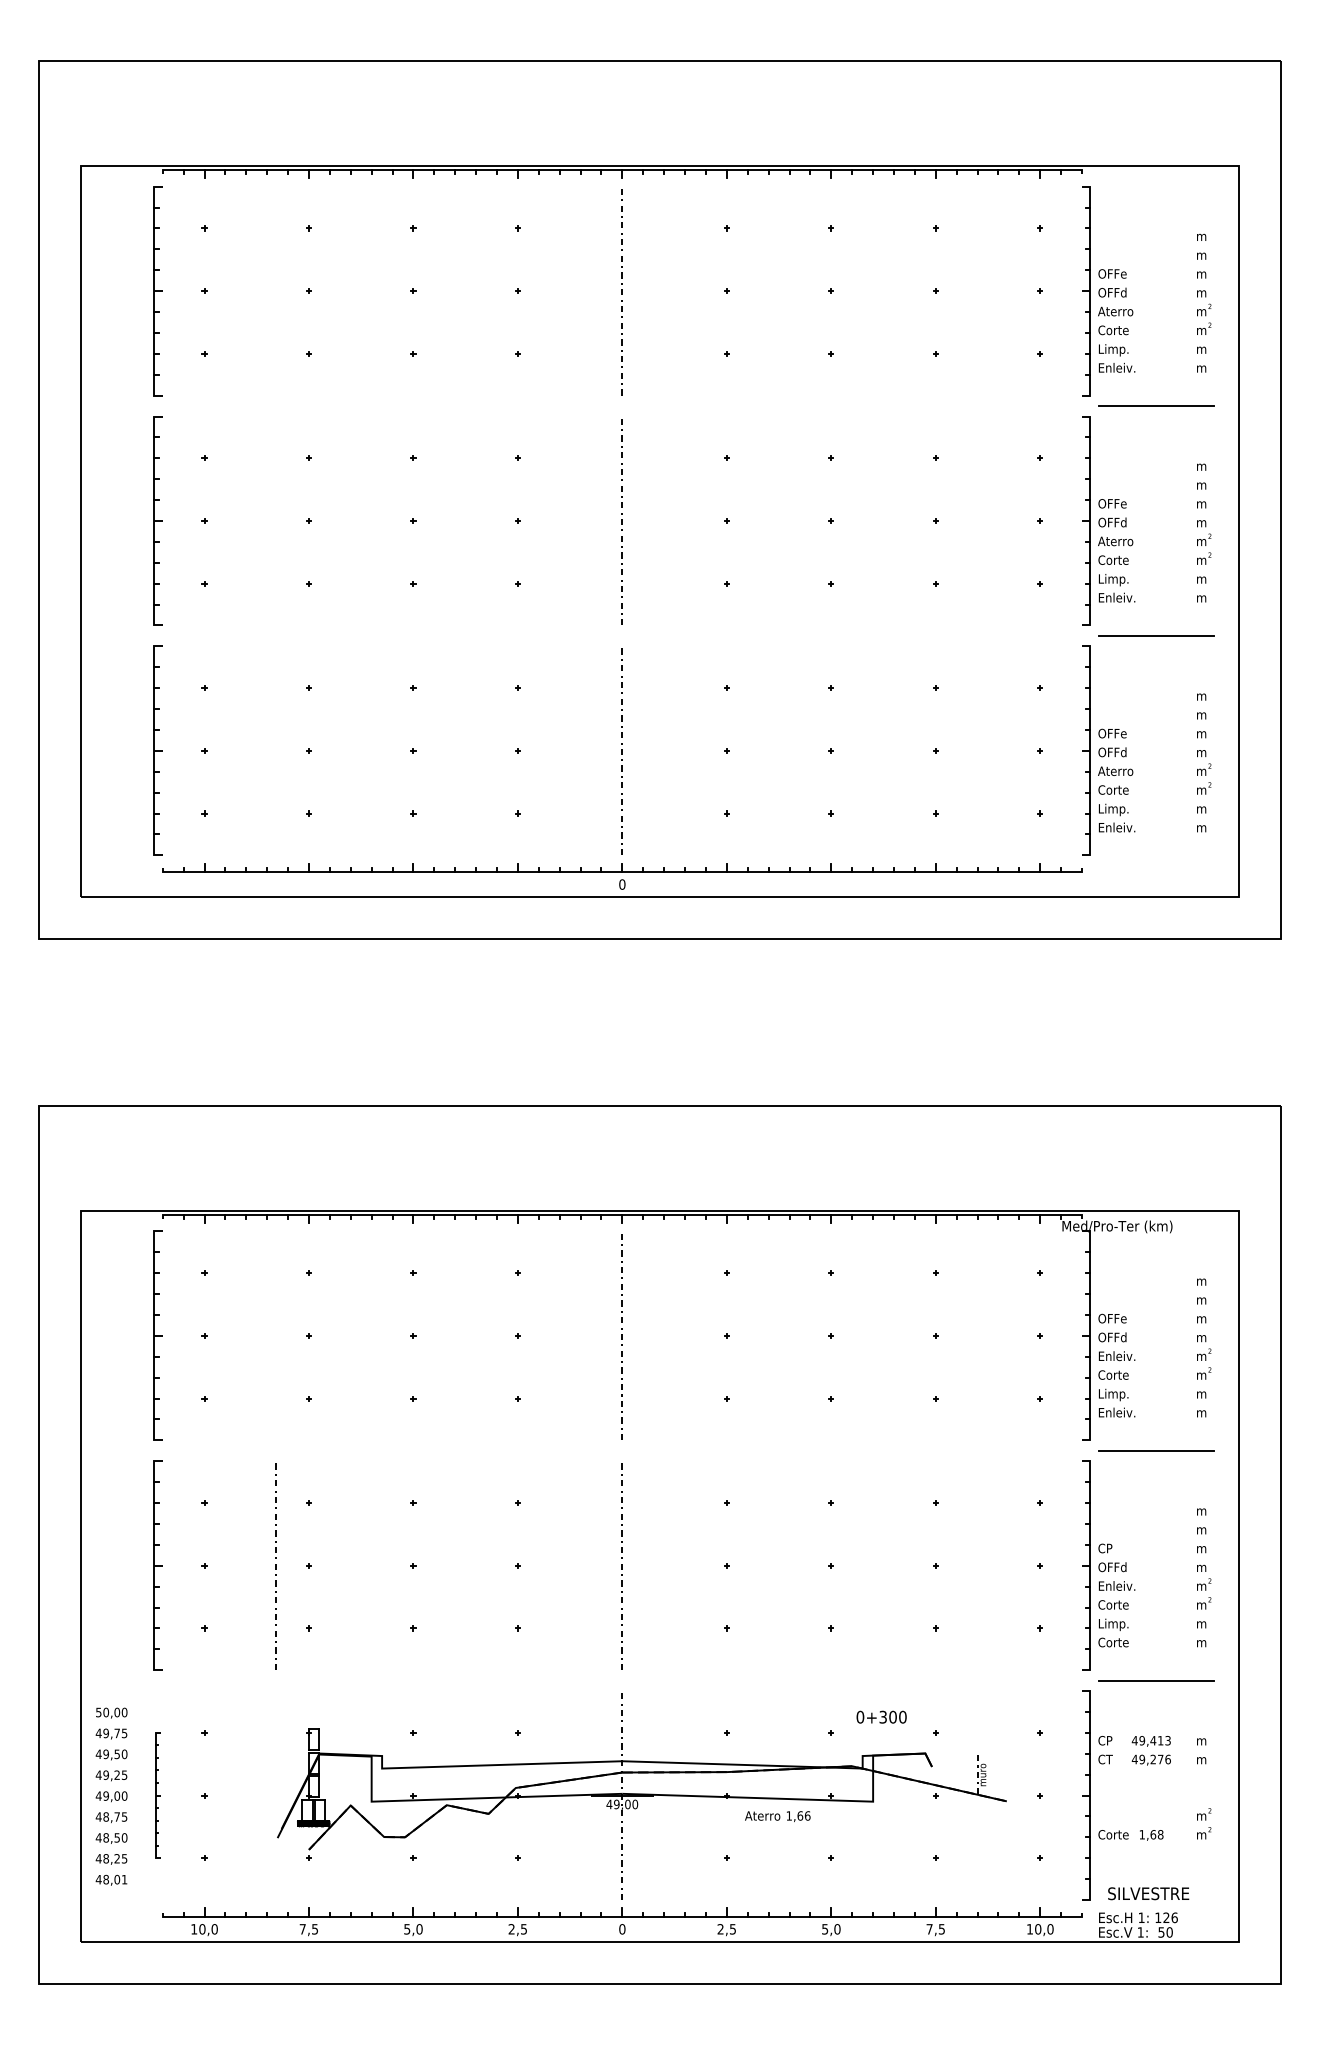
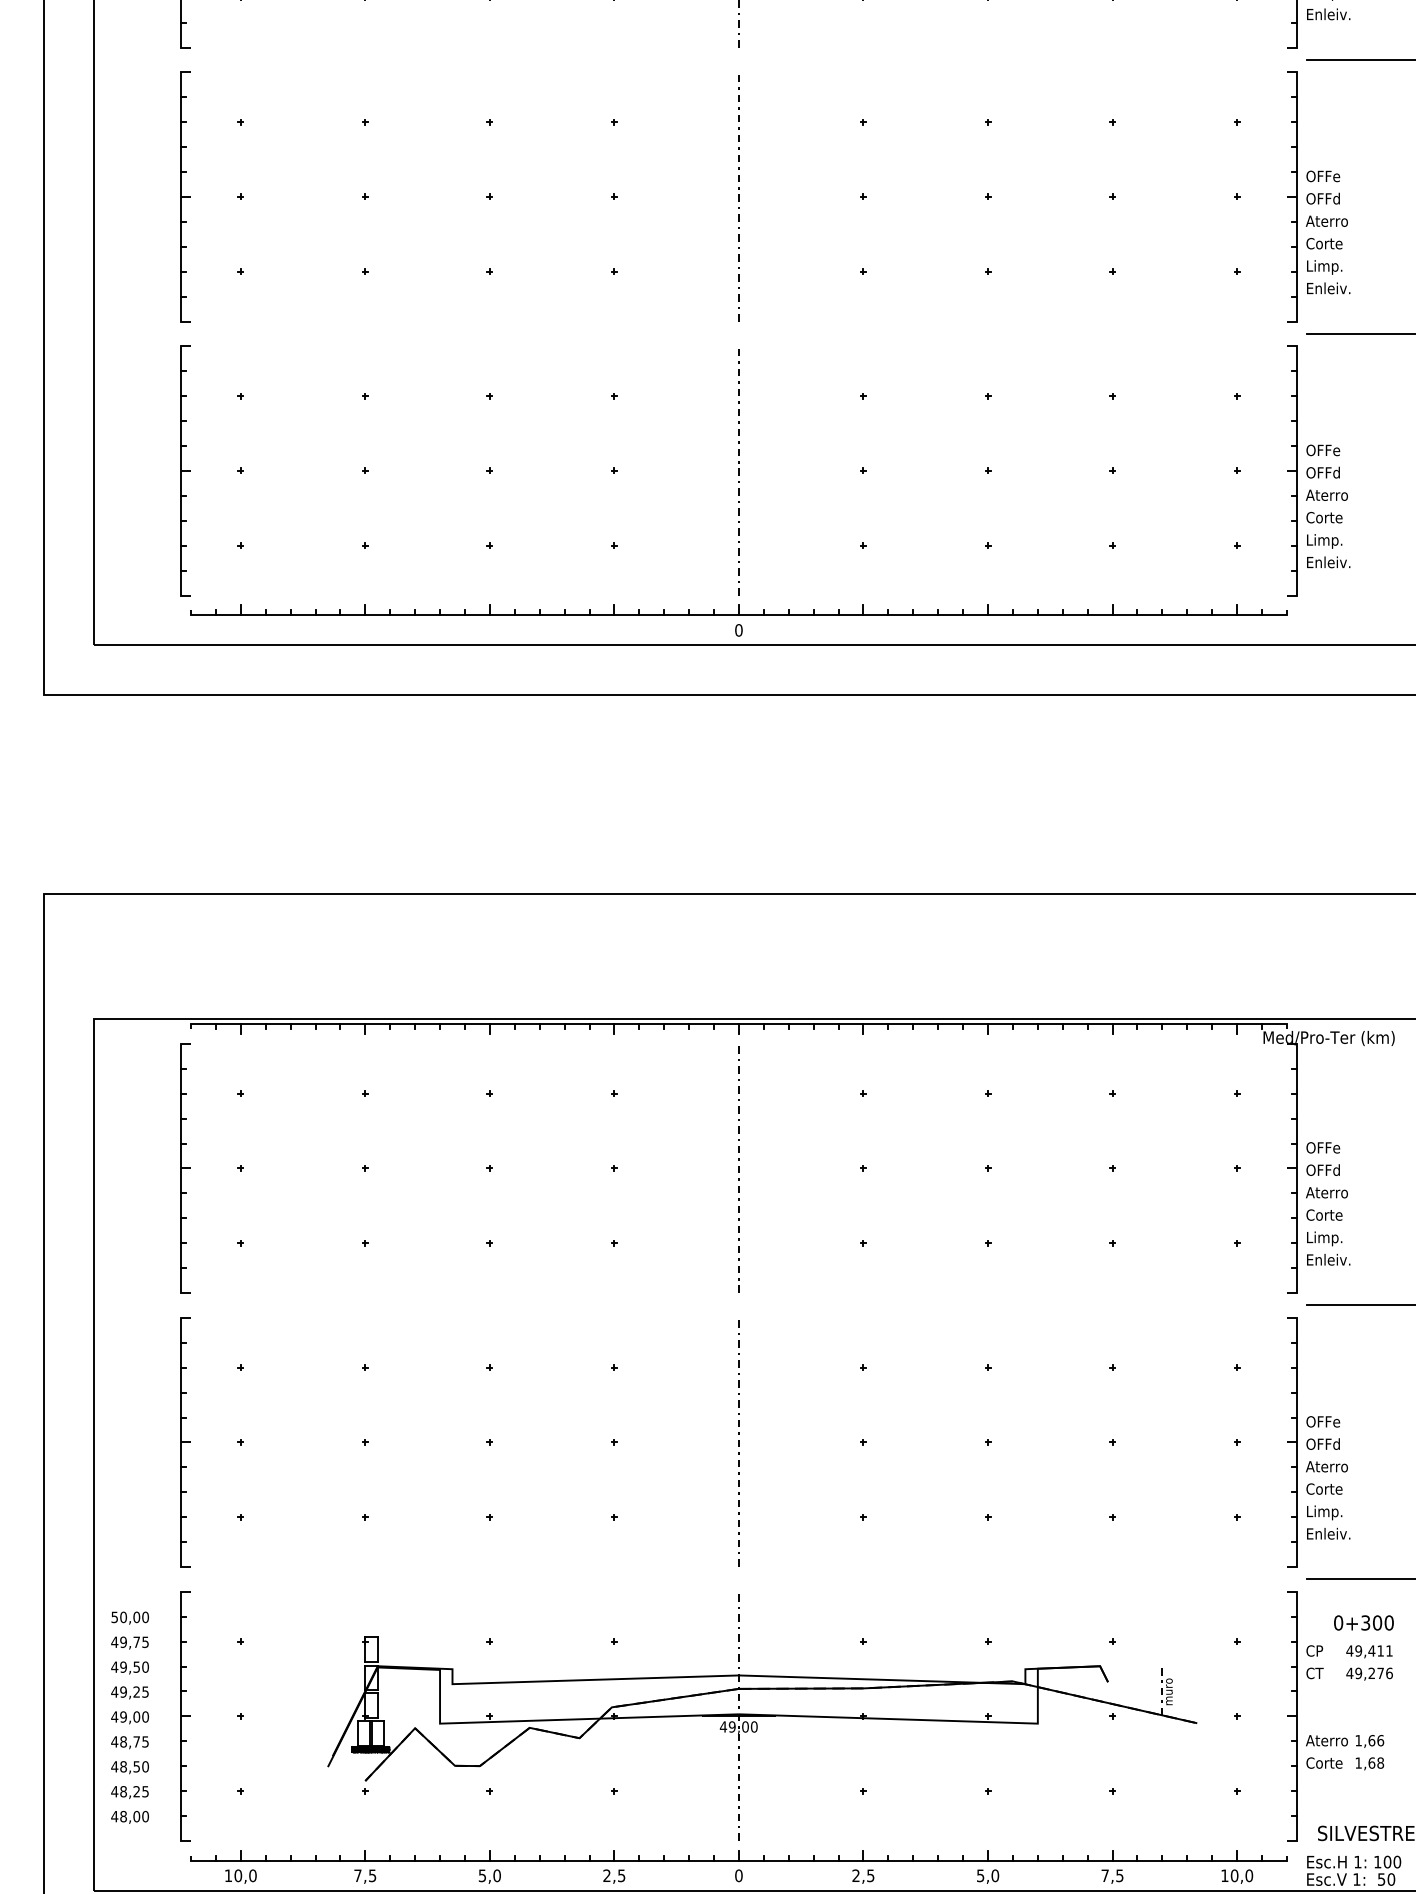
text: (1116, 1356) -> (1327, 1192), Enleiv. -> Aterro
text: (1114, 1548) -> (1325, 1421), CP -> OFFe
line: (275, 1566) -> (325, 1443), removed
text: (1116, 1585) -> (1327, 1465), Enleiv. -> Aterro
text: (1116, 1642) -> (1327, 1533), Corte -> Enleiv.
text: (881, 1716) -> (1363, 1622), moved
text: (1167, 1740) -> (1388, 1650), 49,413 -> 49,411
part: (157, 1795) -> (184, 1716), size x1.67
text: (777, 1816) -> (1344, 1741), moved
text: (124, 1879) -> (145, 1816), 48,01 -> 48,00
text: (1170, 1917) -> (1392, 1861), 126 -> 100

